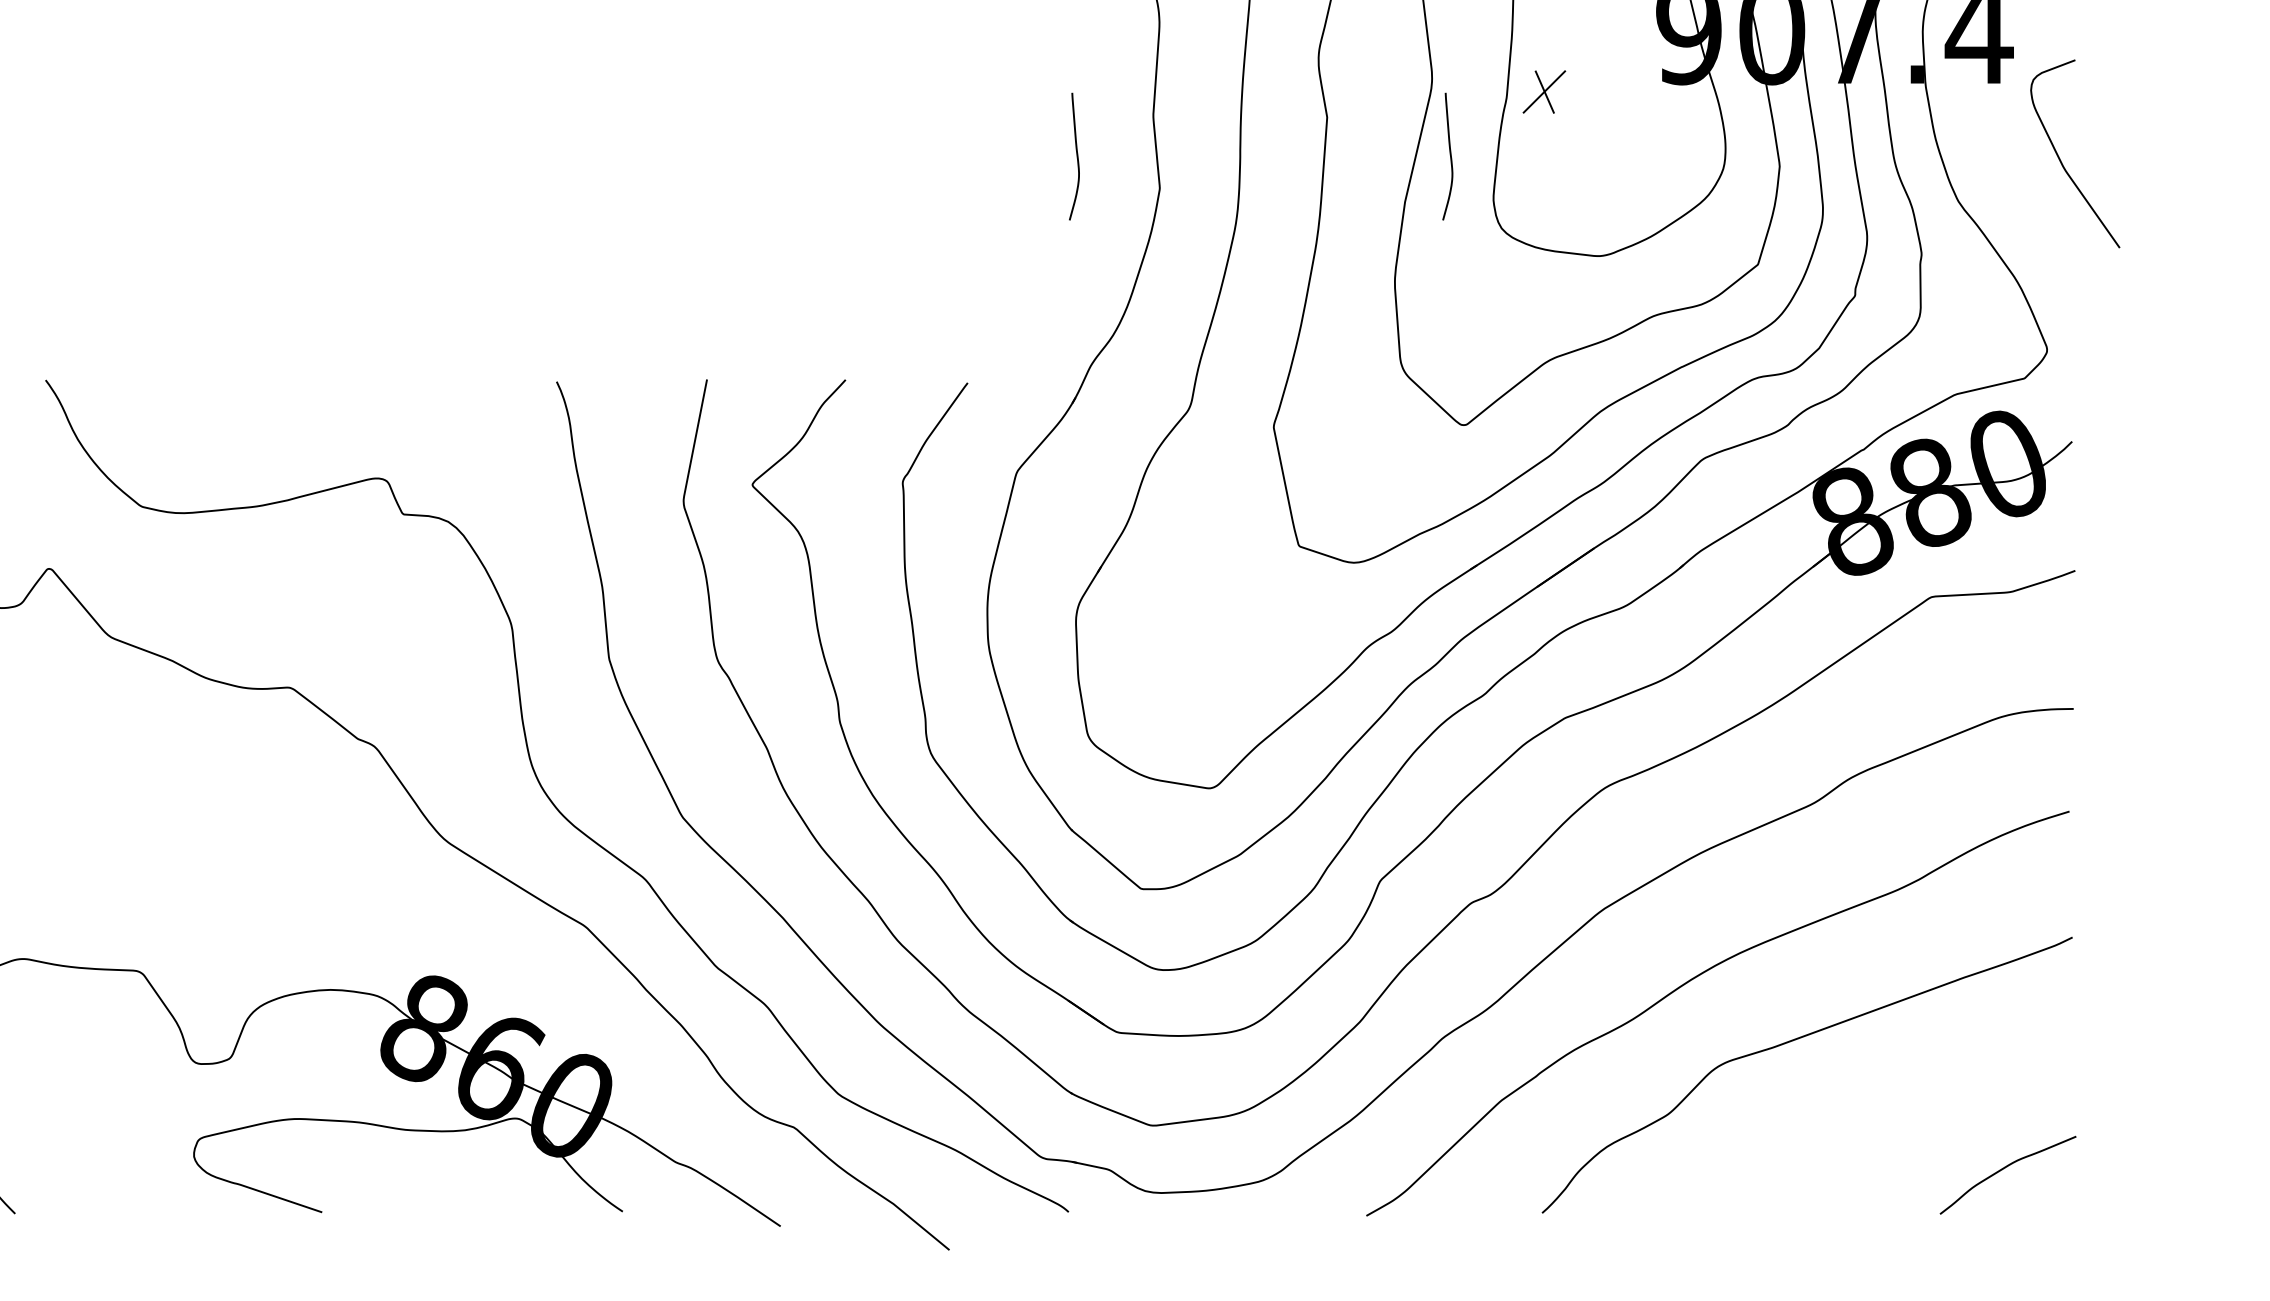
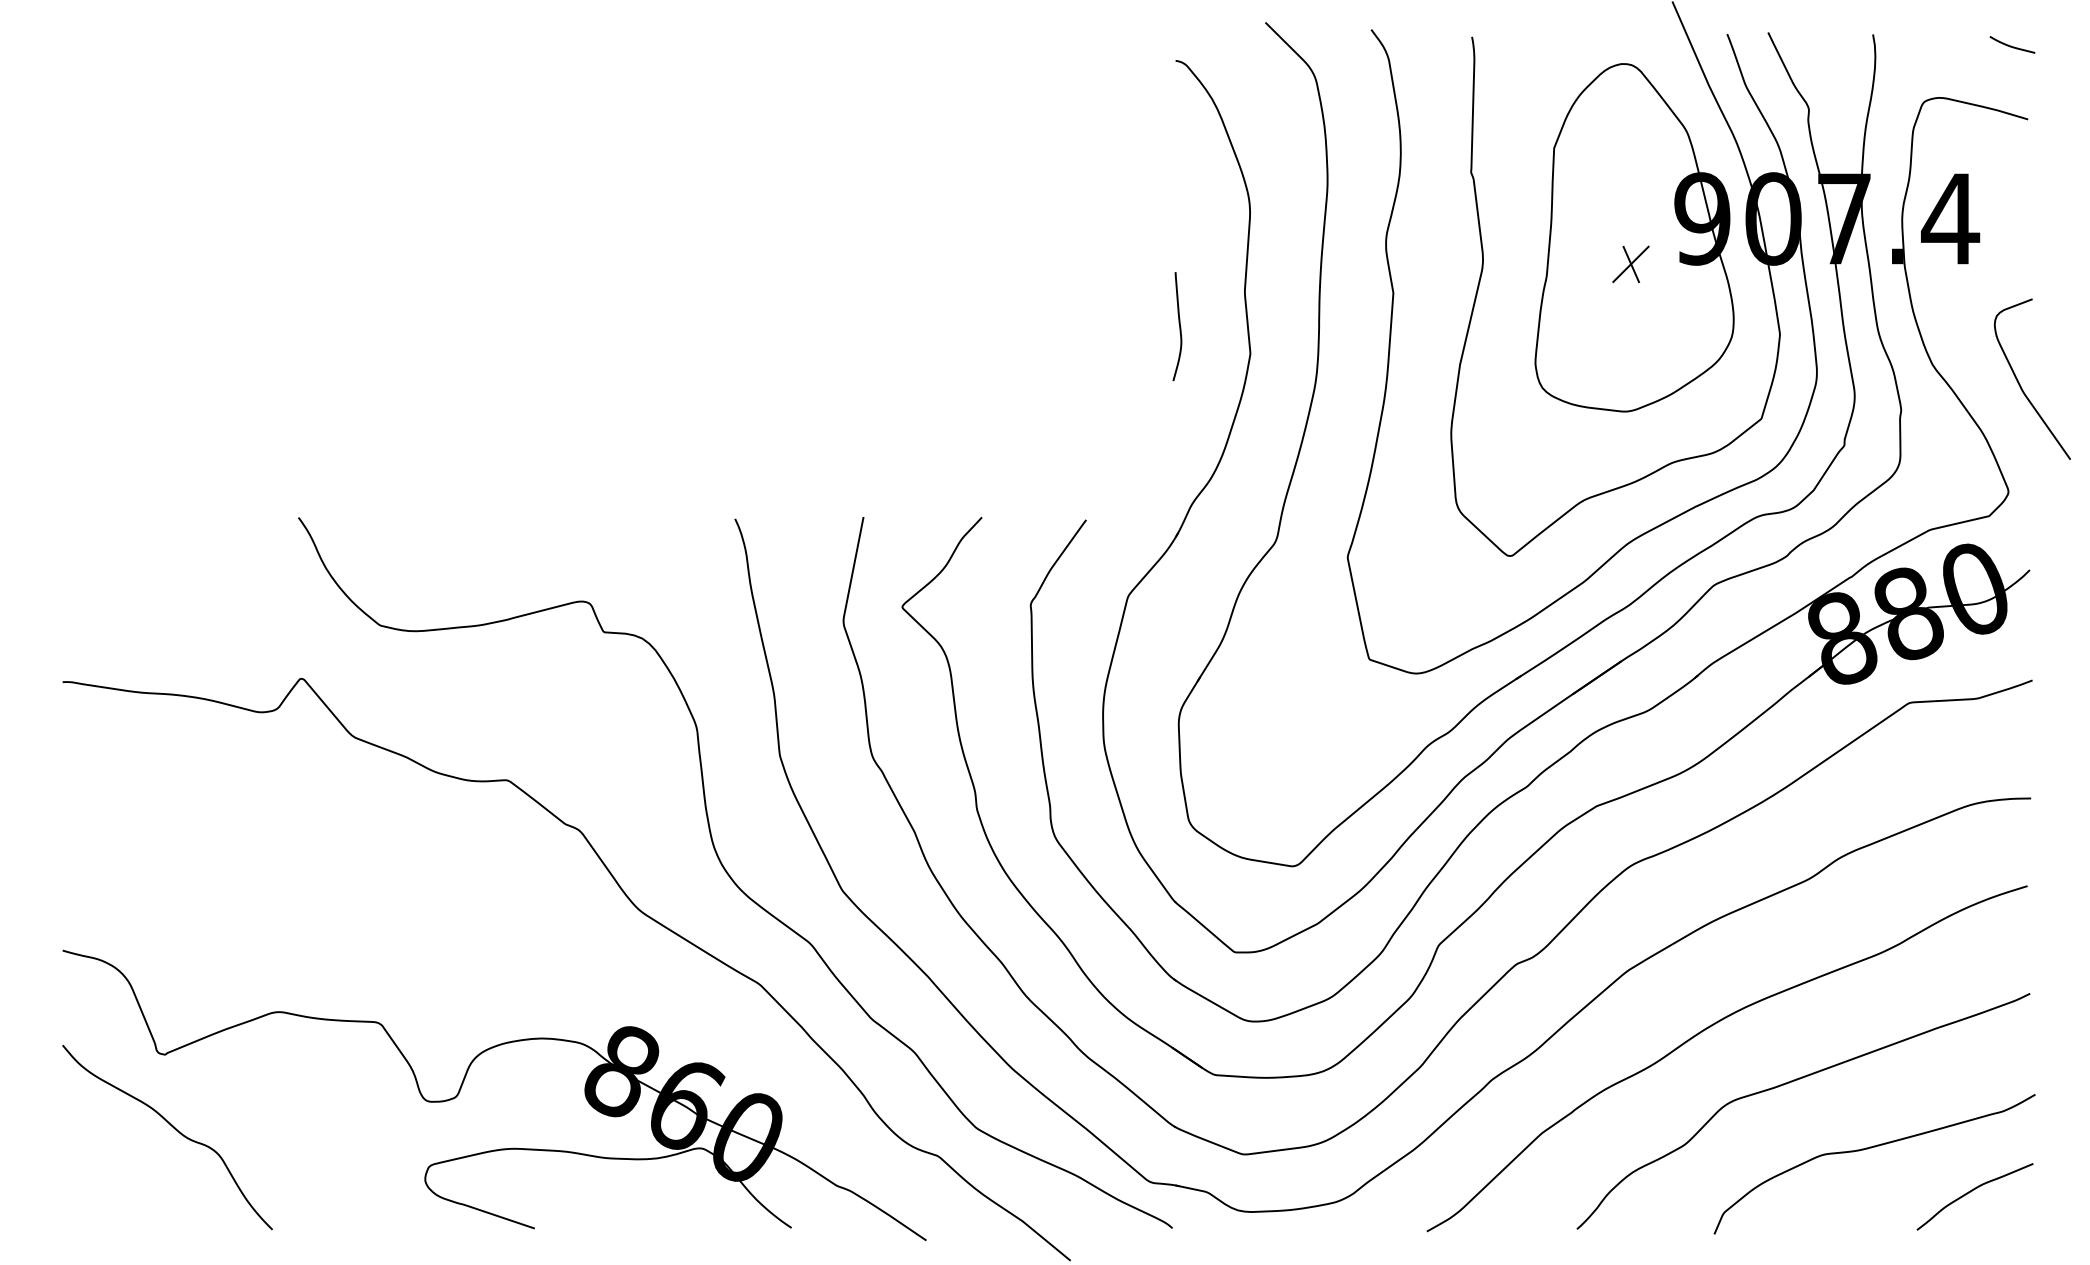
part: (1543, 92) -> (1630, 264), moved
curve: (1450, 156) -> (1498, 326), removed
curve: (2061, 160) -> (2020, 384), moved
curve: (1886, 1118) -> (1871, 1148), added

